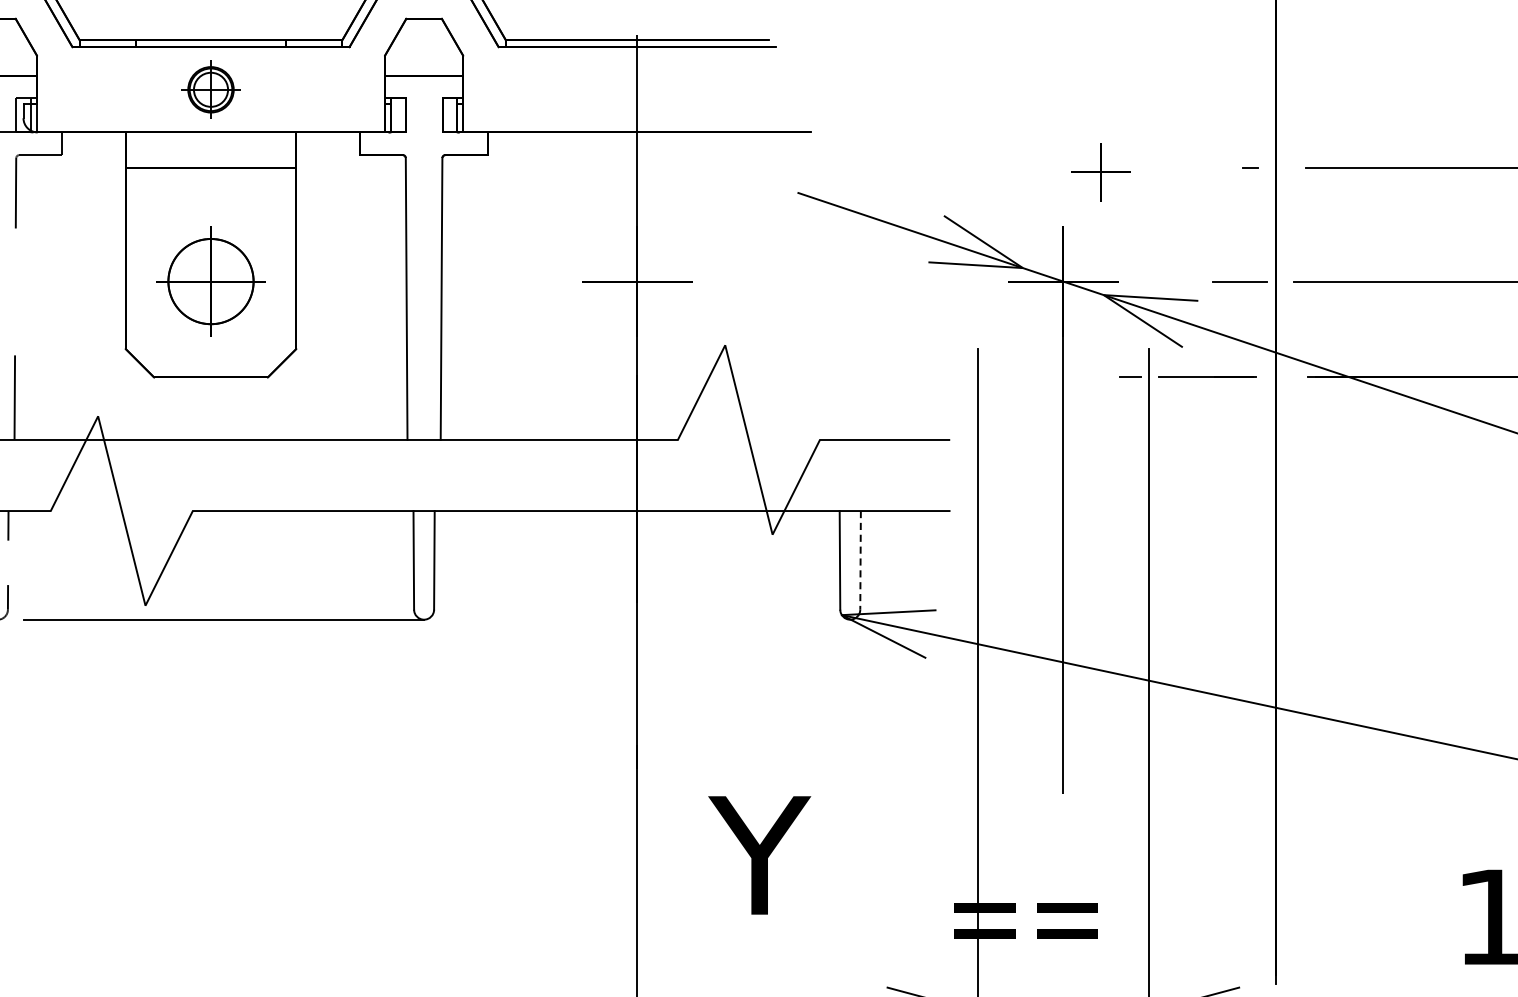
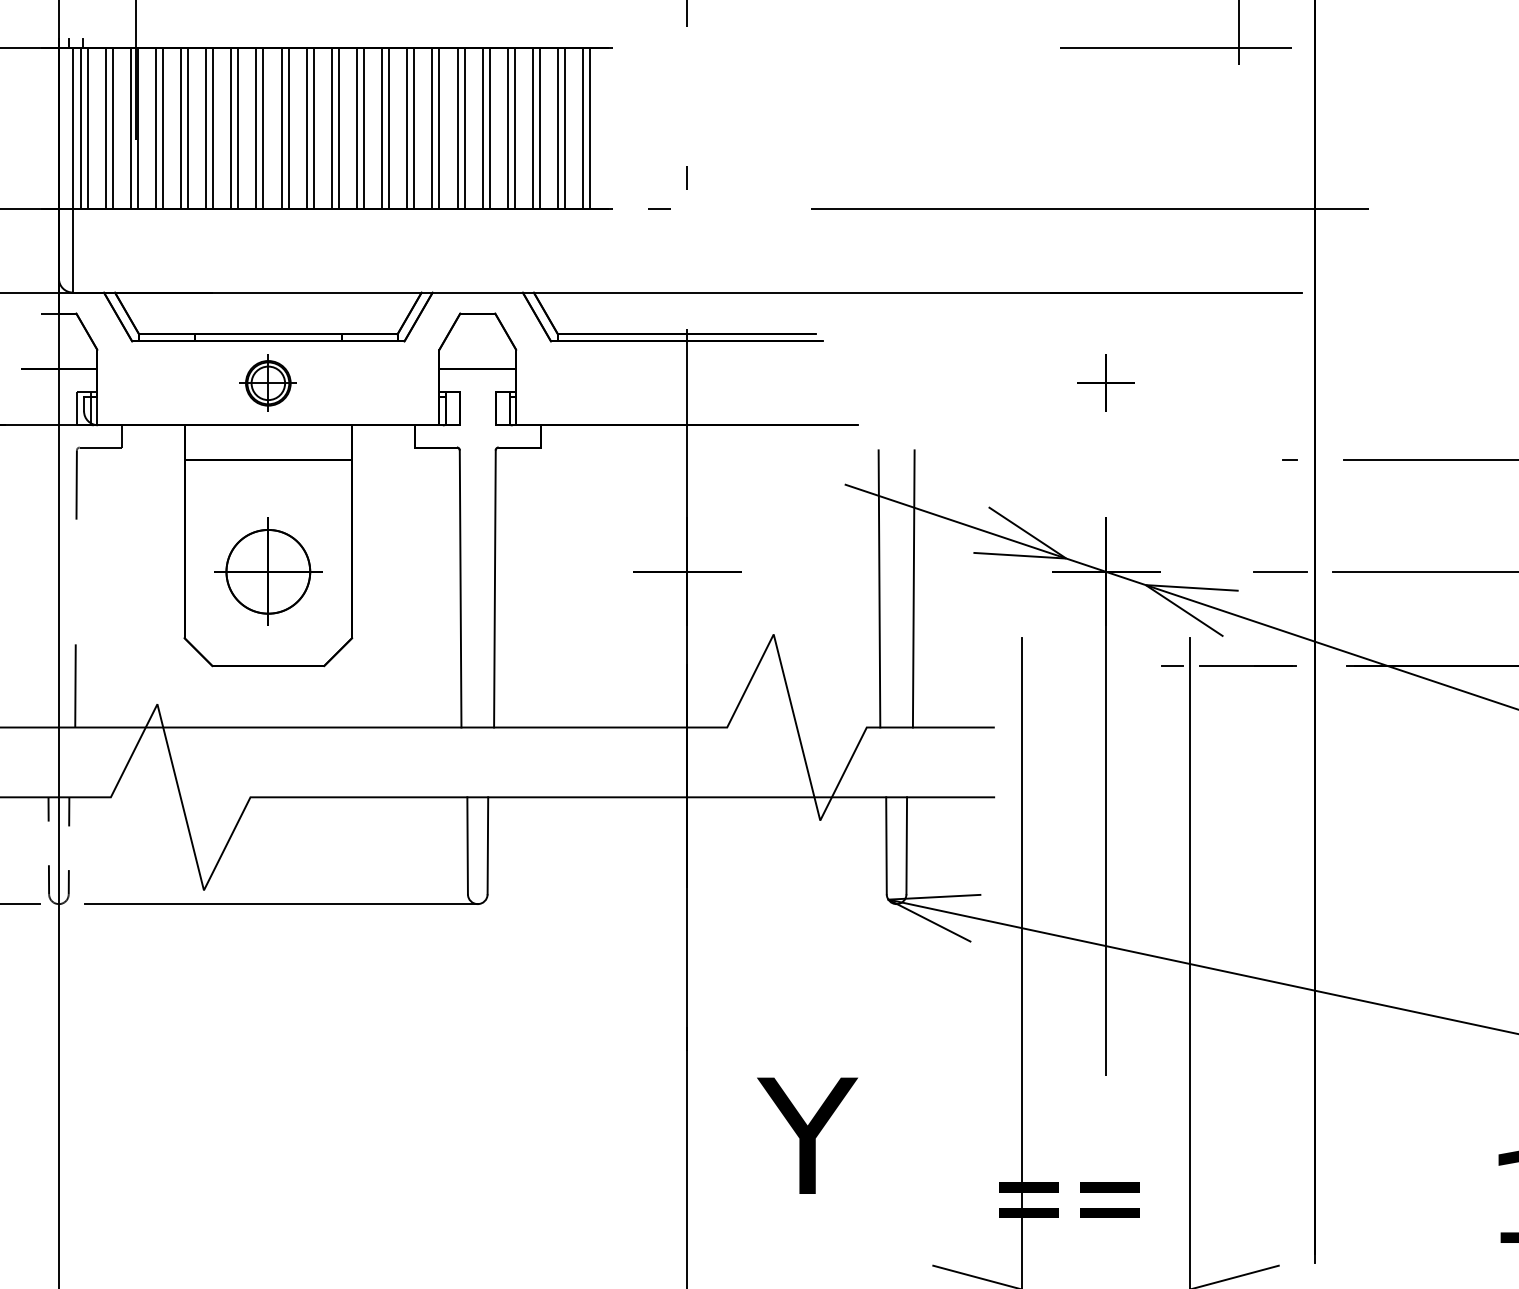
part: (1100, 171) -> (1105, 382), moved
line: (832, 298) -> (879, 588), added
line: (867, 298) -> (913, 588), added
line: (860, 560) -> (906, 845), dashed -> solid

